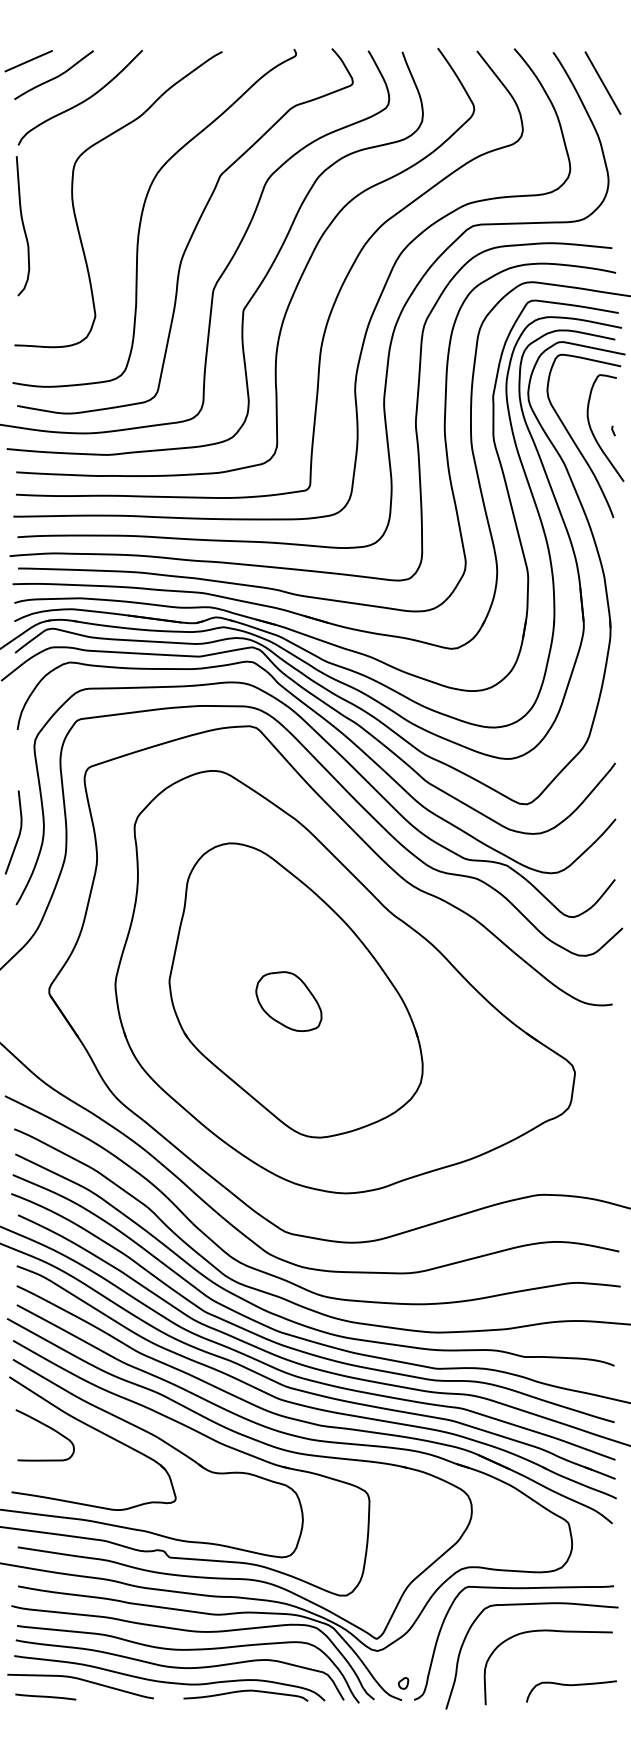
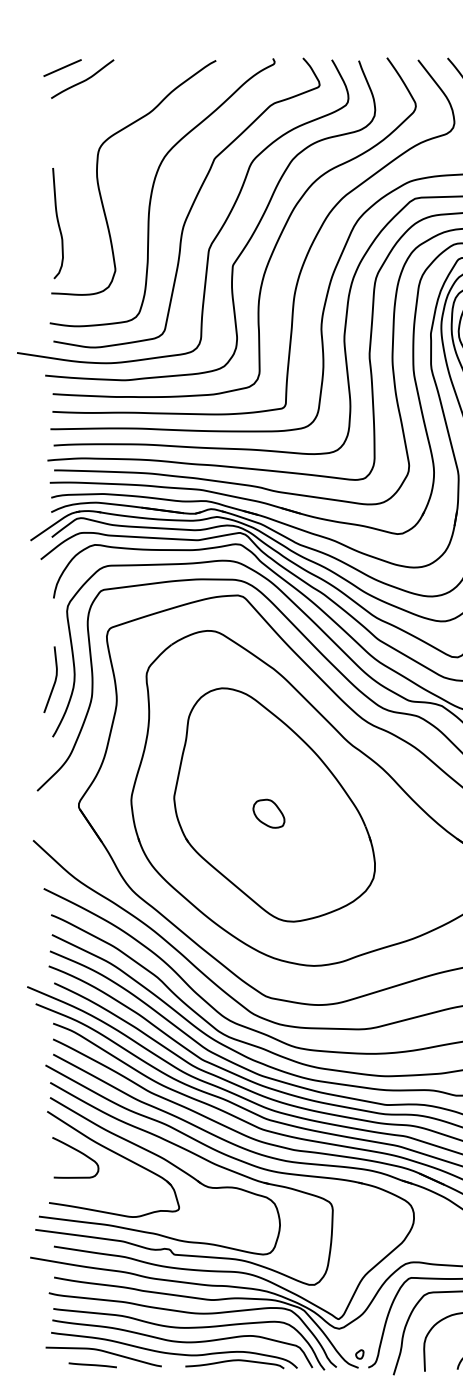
curve: (81, 101) -> (104, 100), removed
curve: (22, 226) -> (57, 223), moved
part: (288, 1001) -> (268, 813), size x0.6
line: (45, 1696) -> (92, 1364), moved

